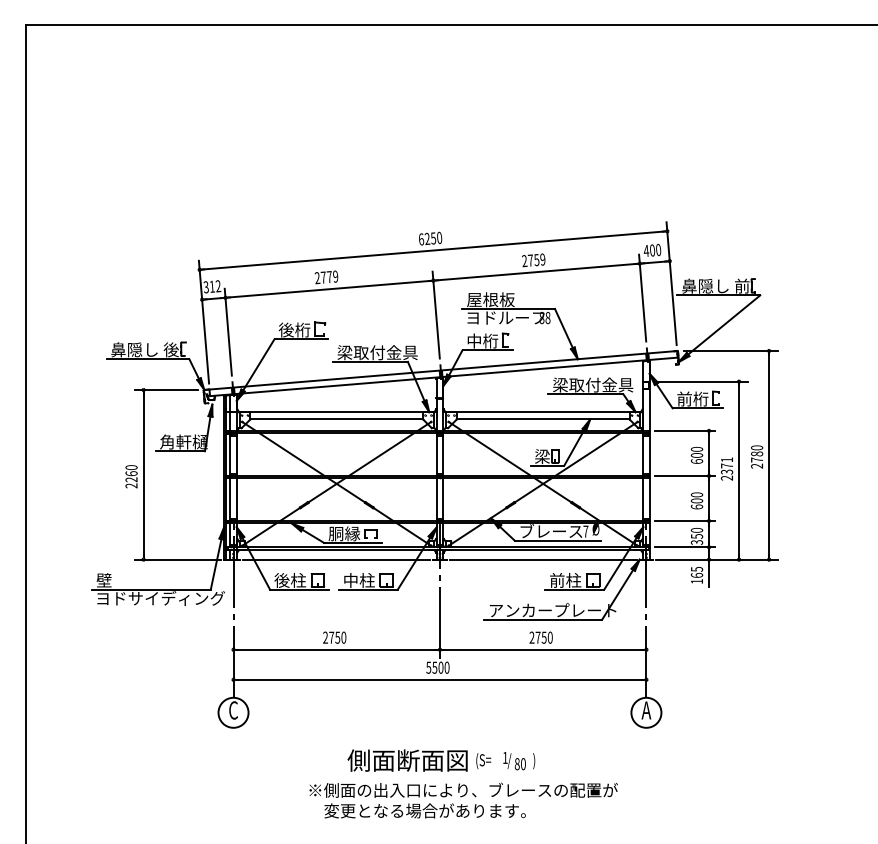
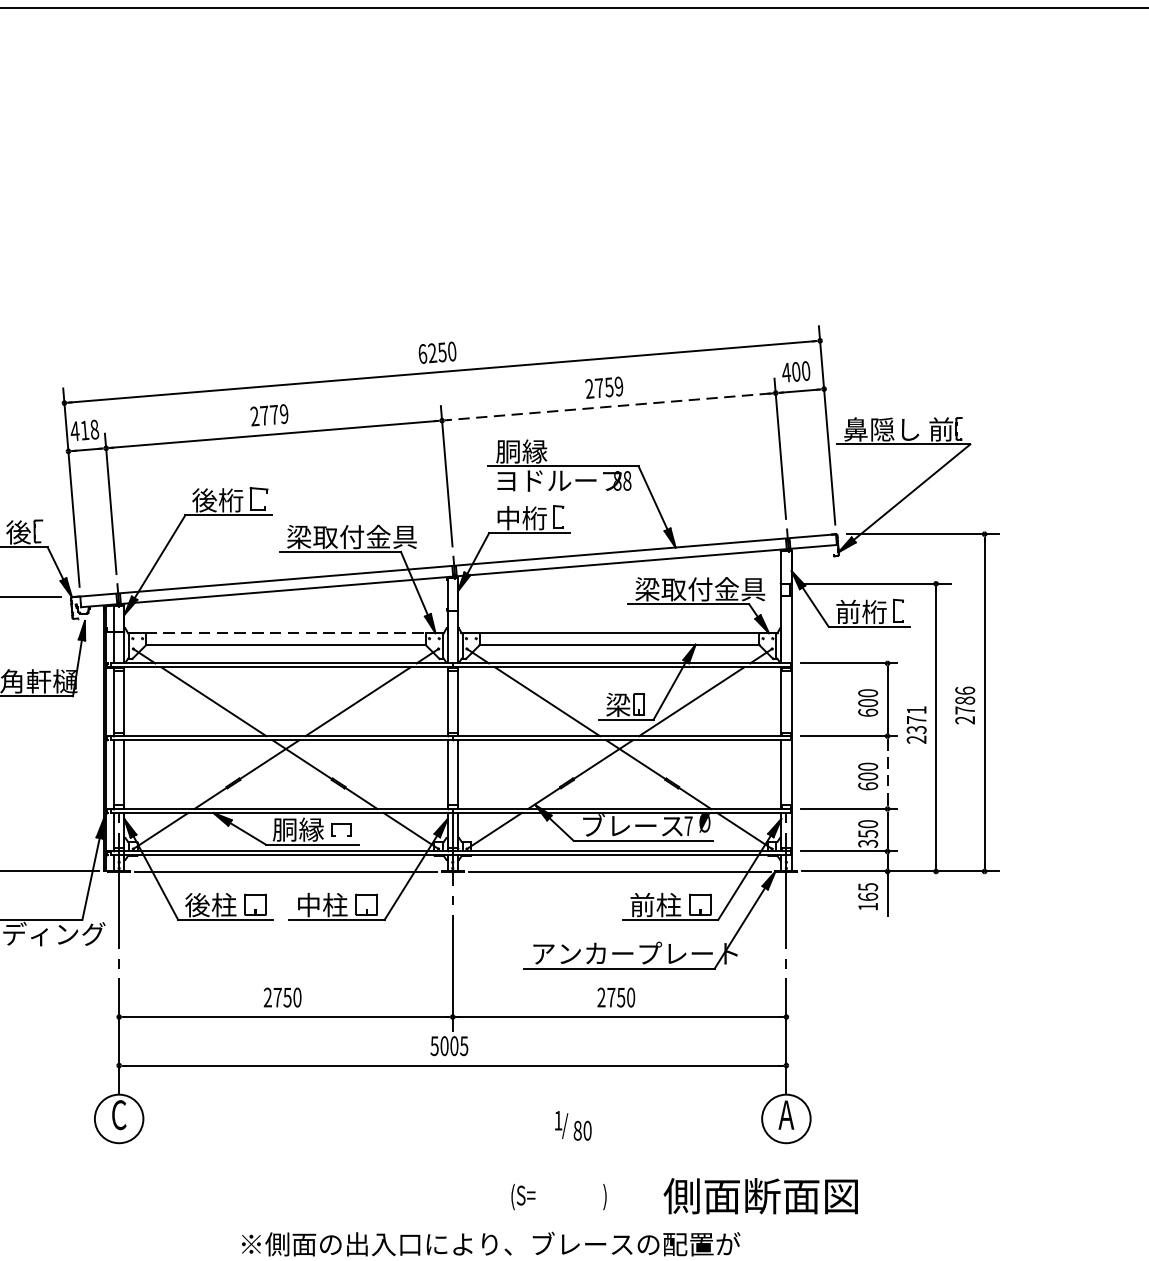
line: (536, 272) -> (608, 407), solid -> dashed
text: (212, 286) -> (85, 430), 312 -> 418
text: (490, 299) -> (534, 451), 屋根板 -> 胴縁
line: (336, 411) -> (285, 632), solid -> dashed
text: (756, 447) -> (964, 690), 2780 -> 2786
line: (709, 498) -> (888, 772), solid -> dashed
text: (440, 667) -> (453, 1045), 5500 -> 5005
text: (407, 760) -> (760, 1196), moved
text: (514, 761) -> (573, 1126), moved

